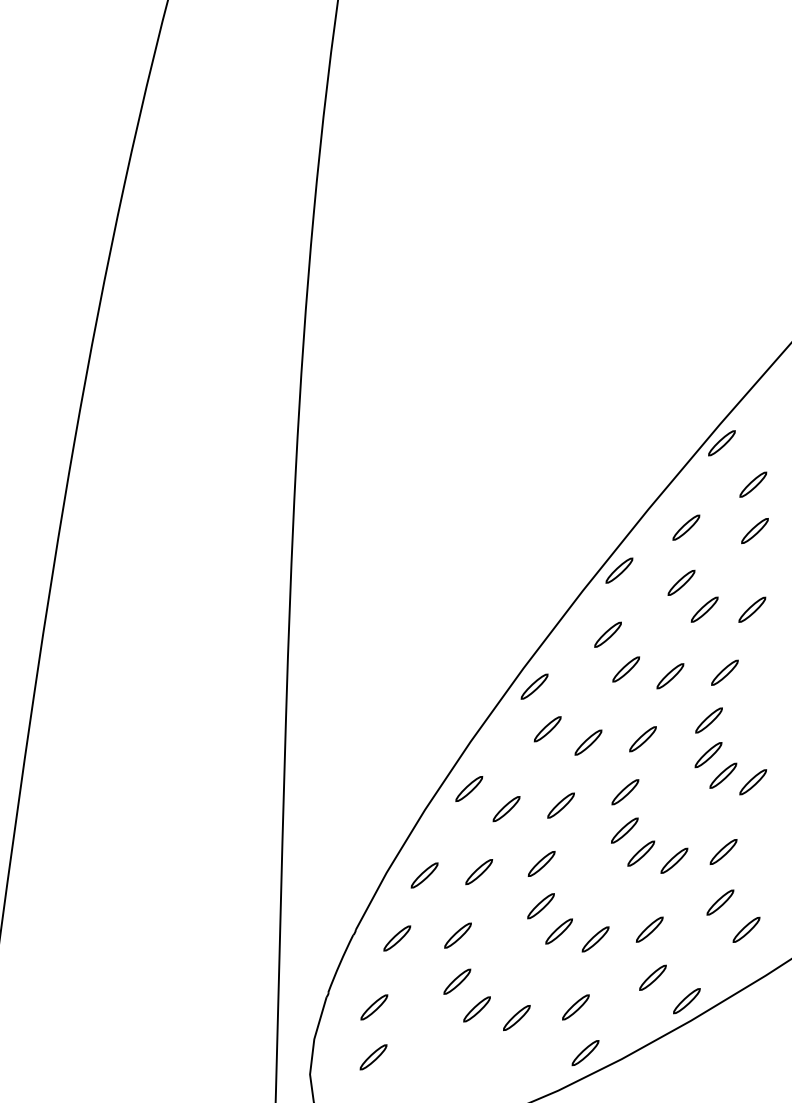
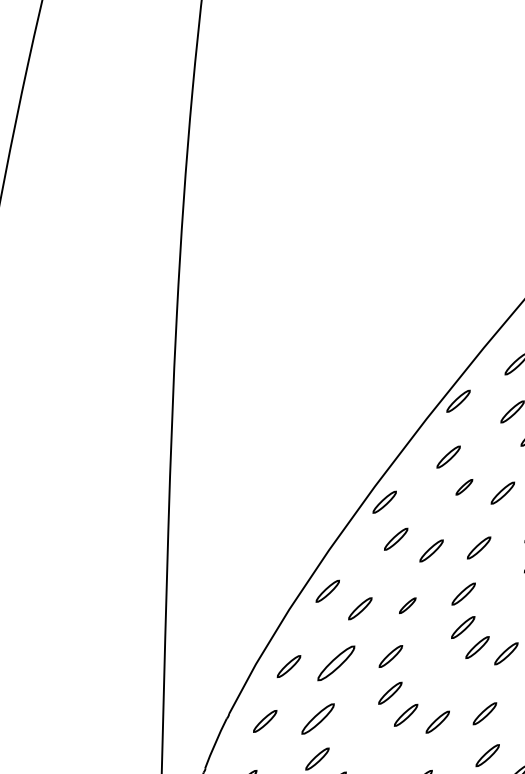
part: (625, 669) -> (463, 487), size x0.7
part: (560, 805) -> (407, 605), size x0.7
part: (479, 872) -> (336, 663), size x1.6
part: (457, 935) -> (317, 718), size x1.4

